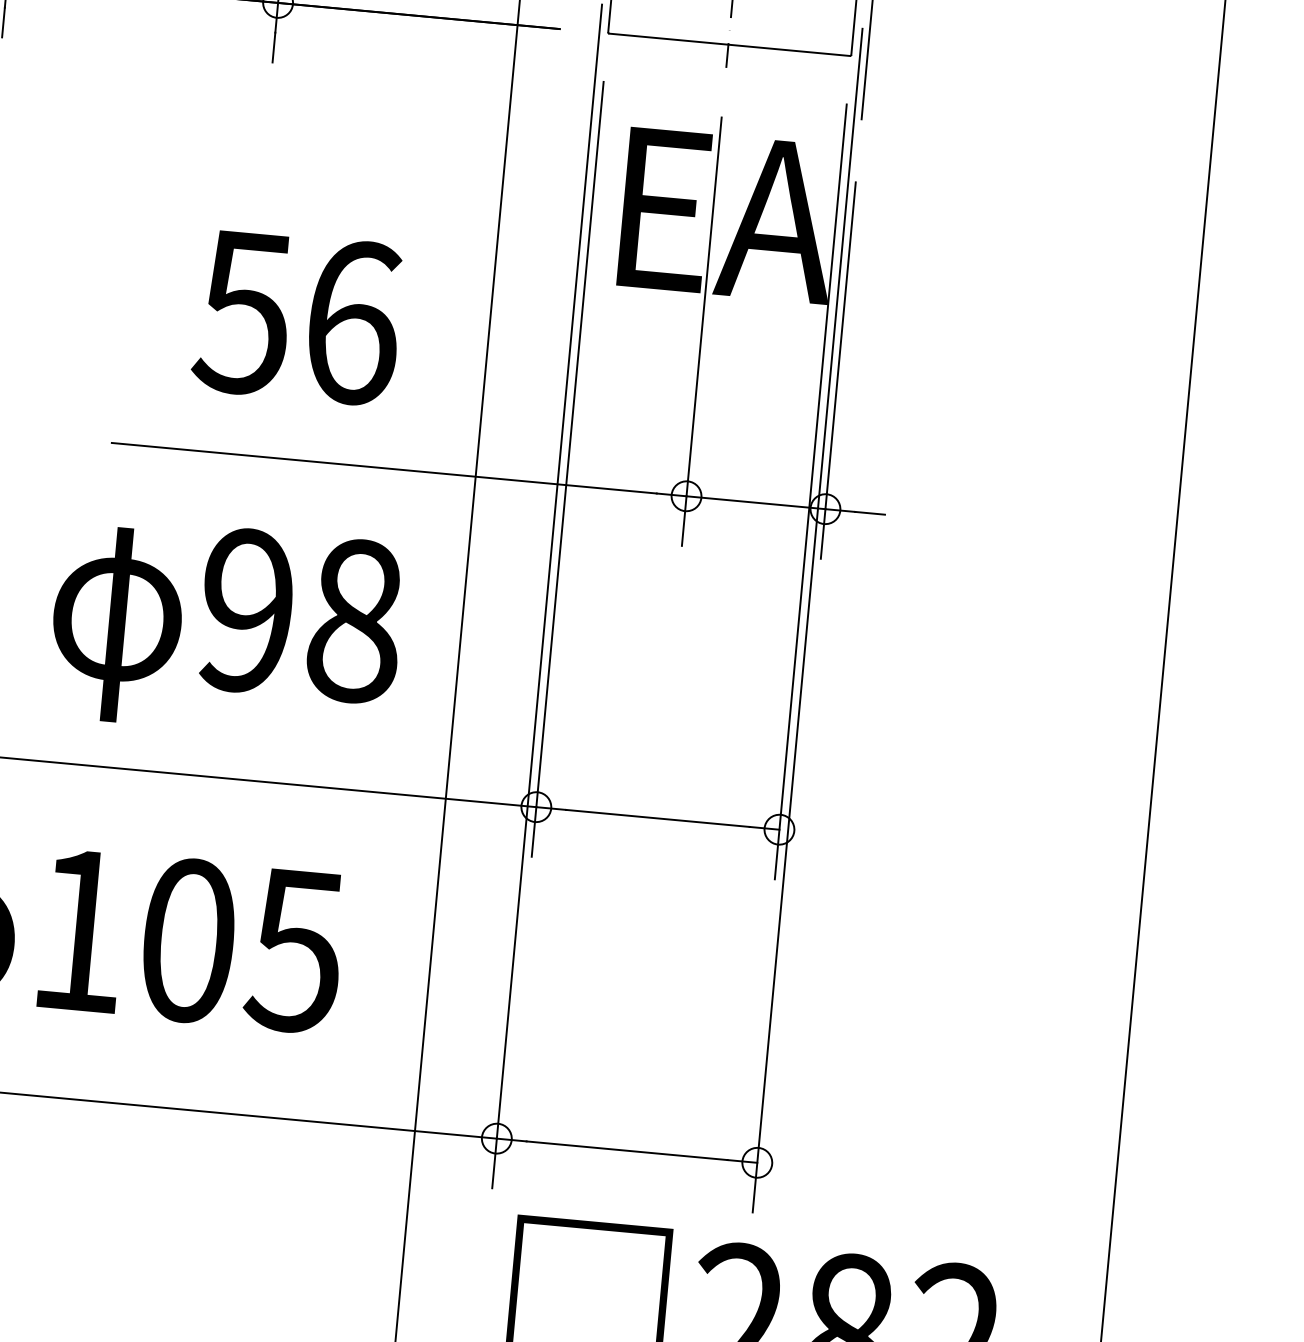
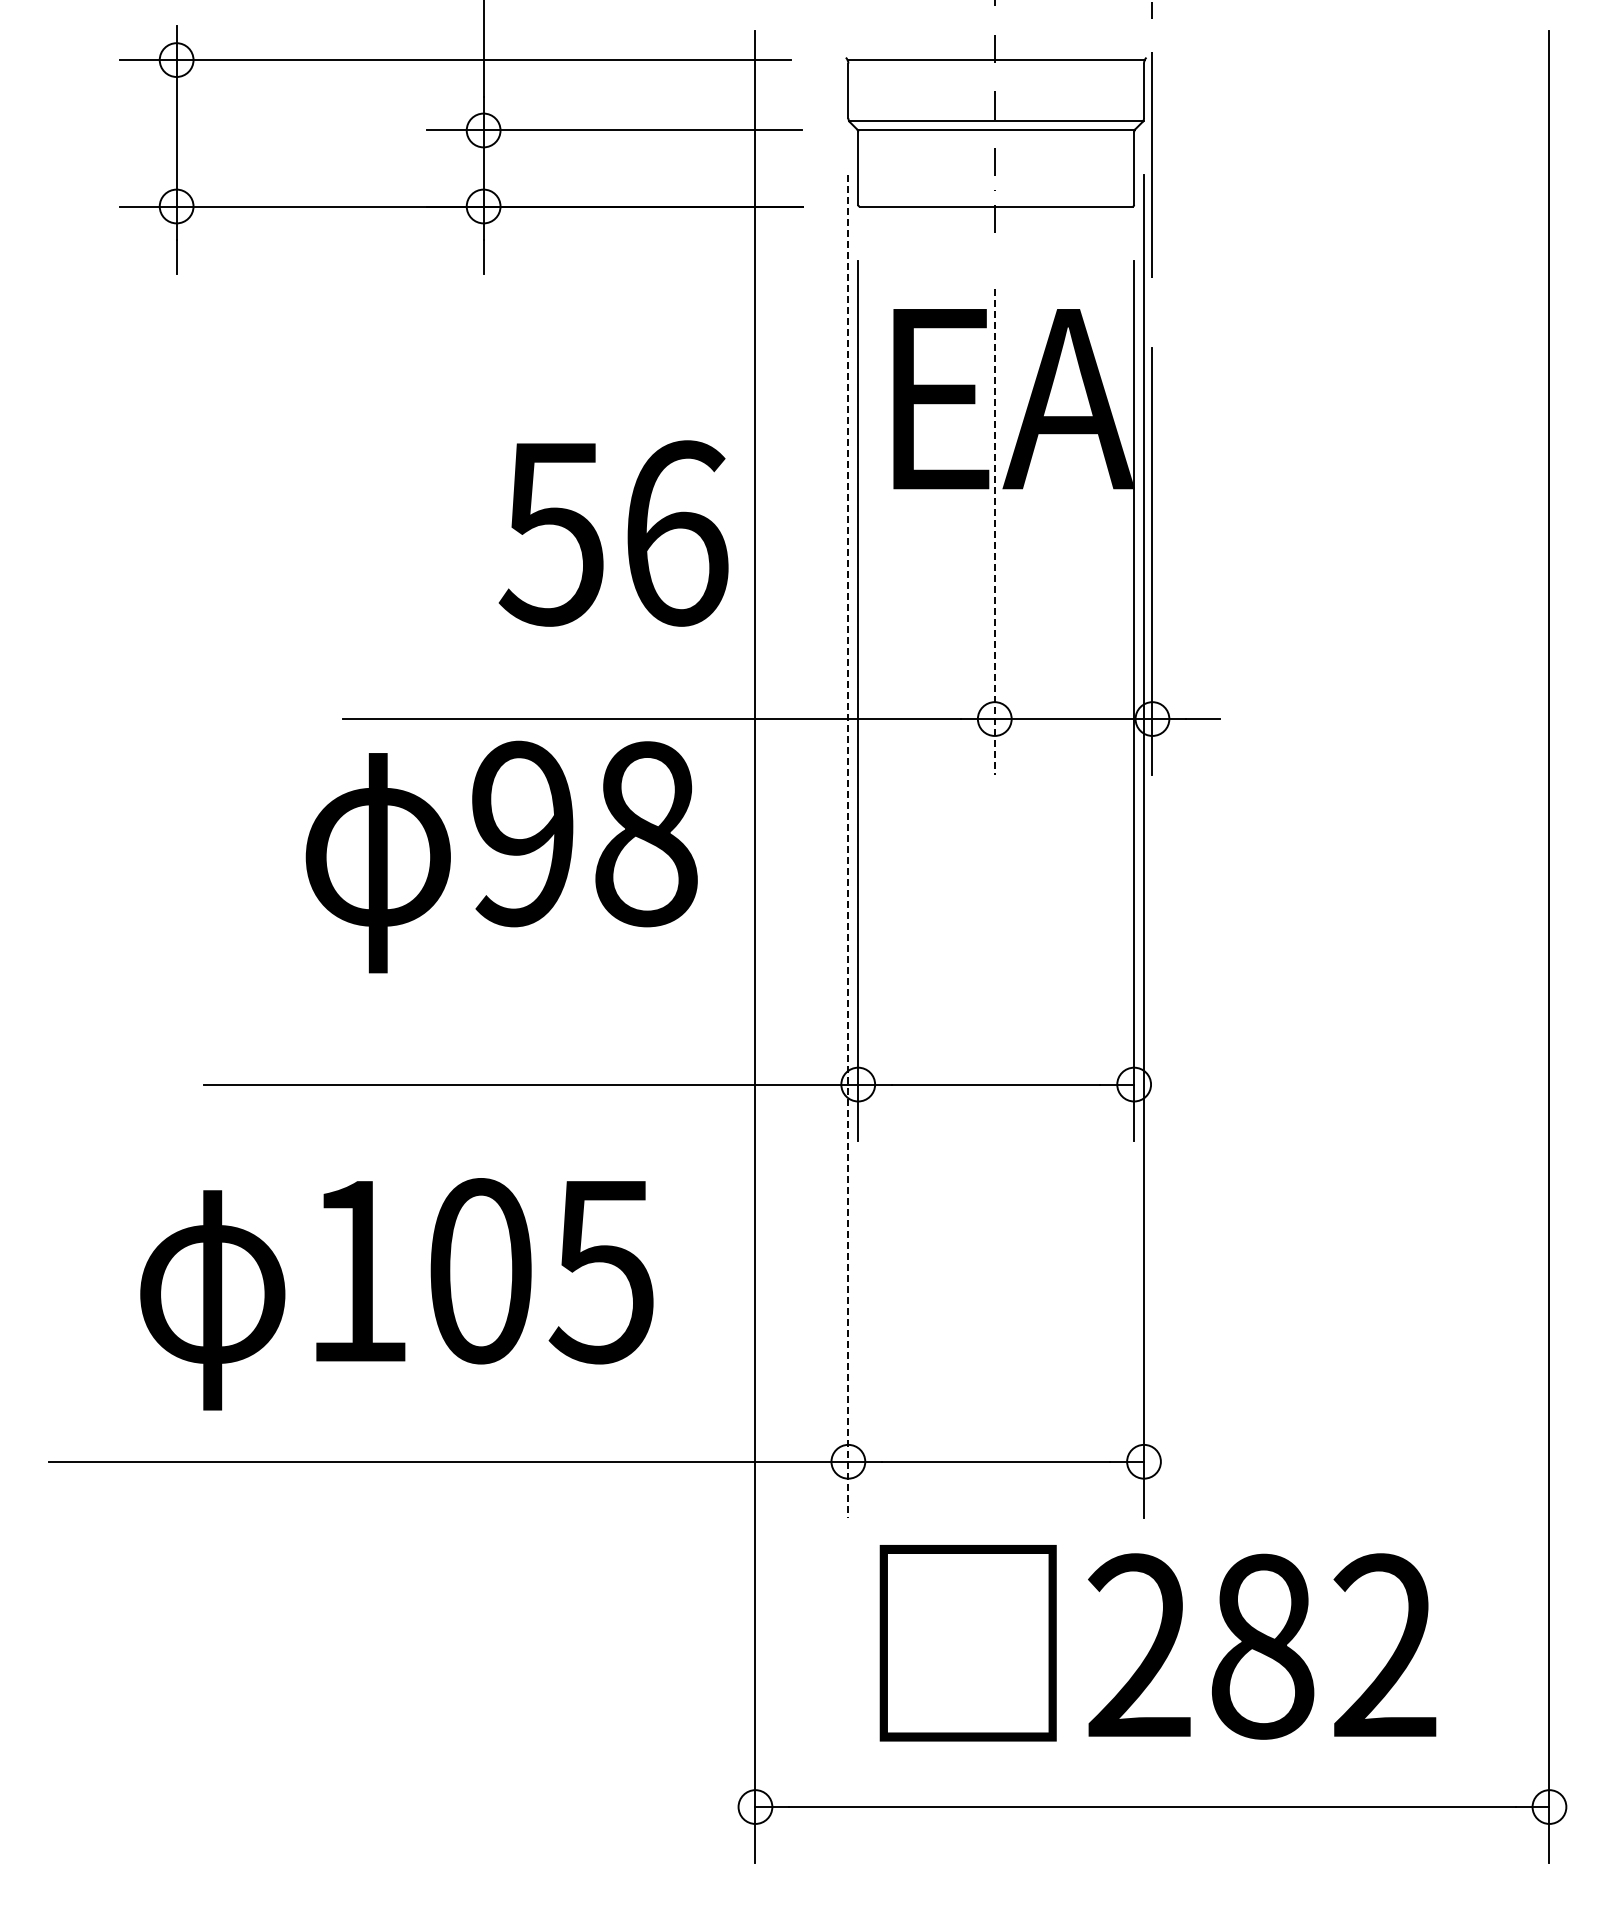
text: (297, 317) -> (613, 533), moved
line: (701, 331) -> (994, 532), solid -> dashed
line: (547, 596) -> (848, 846), solid -> dashed
text: (226, 629) -> (501, 856), moved

